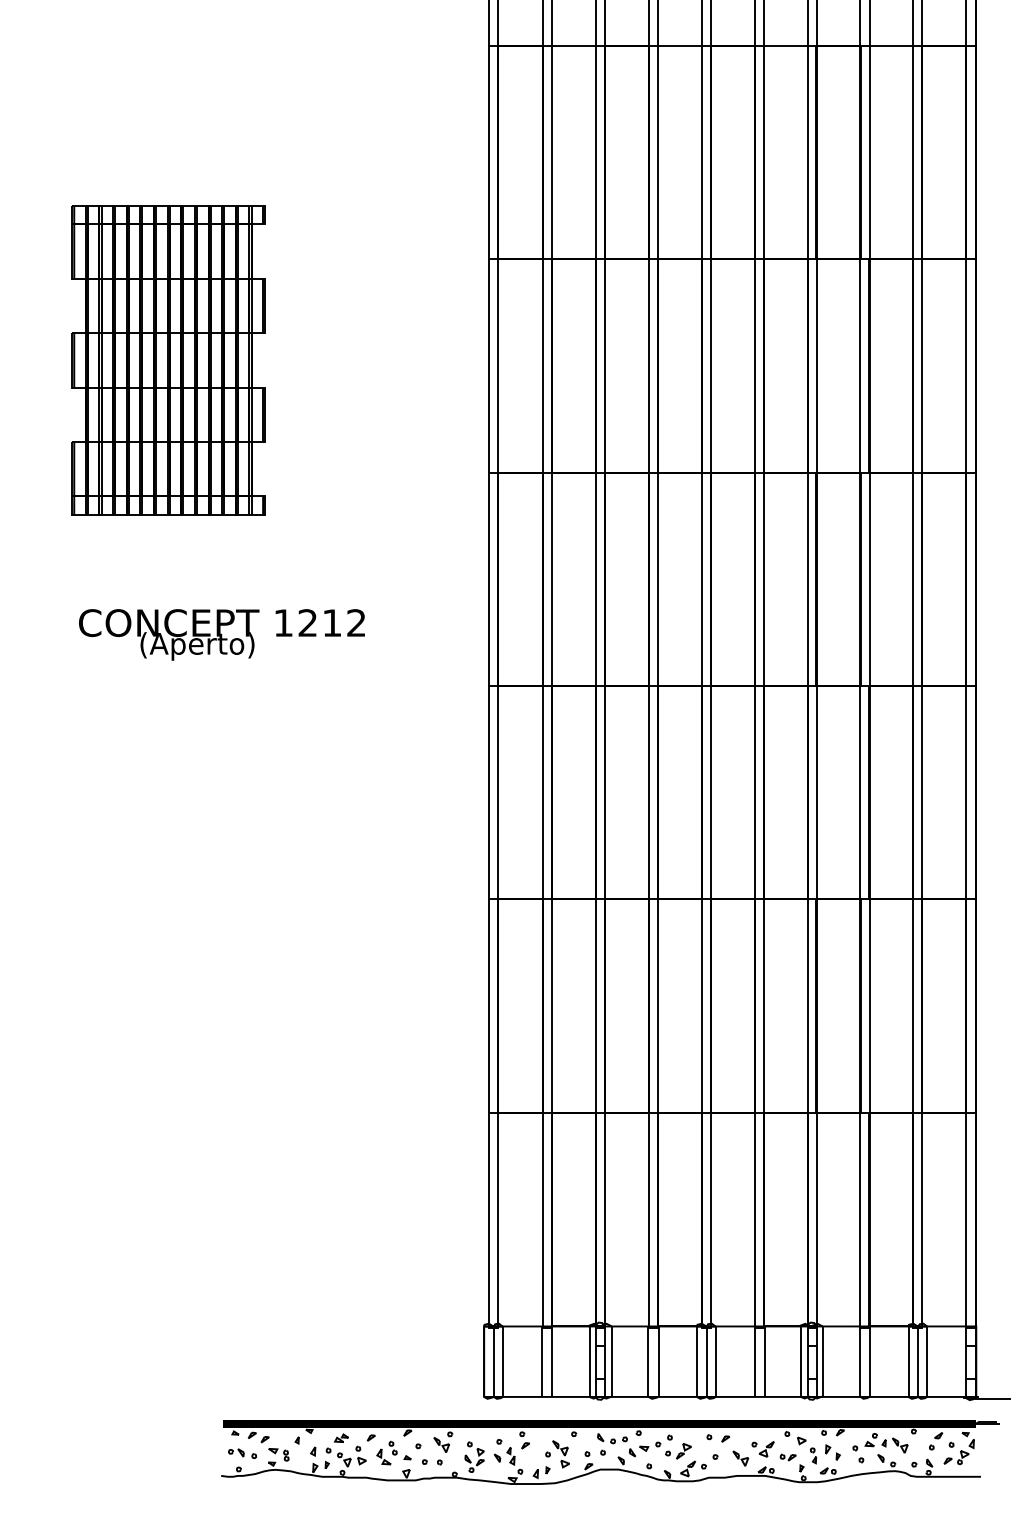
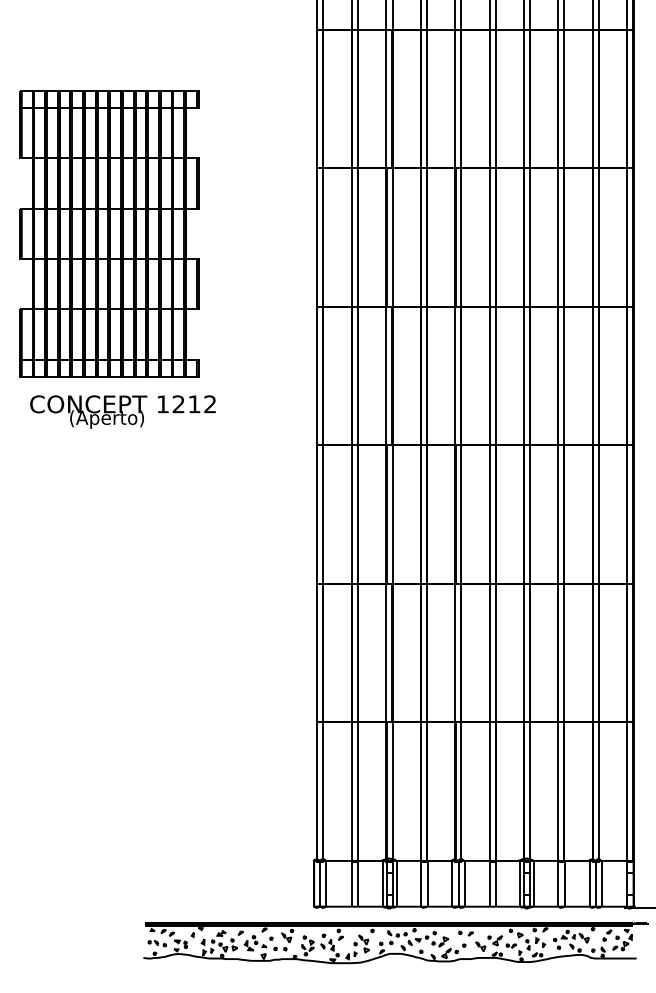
part: (168, 359) -> (109, 233), size x1.43
text: (221, 634) -> (122, 411), moved

